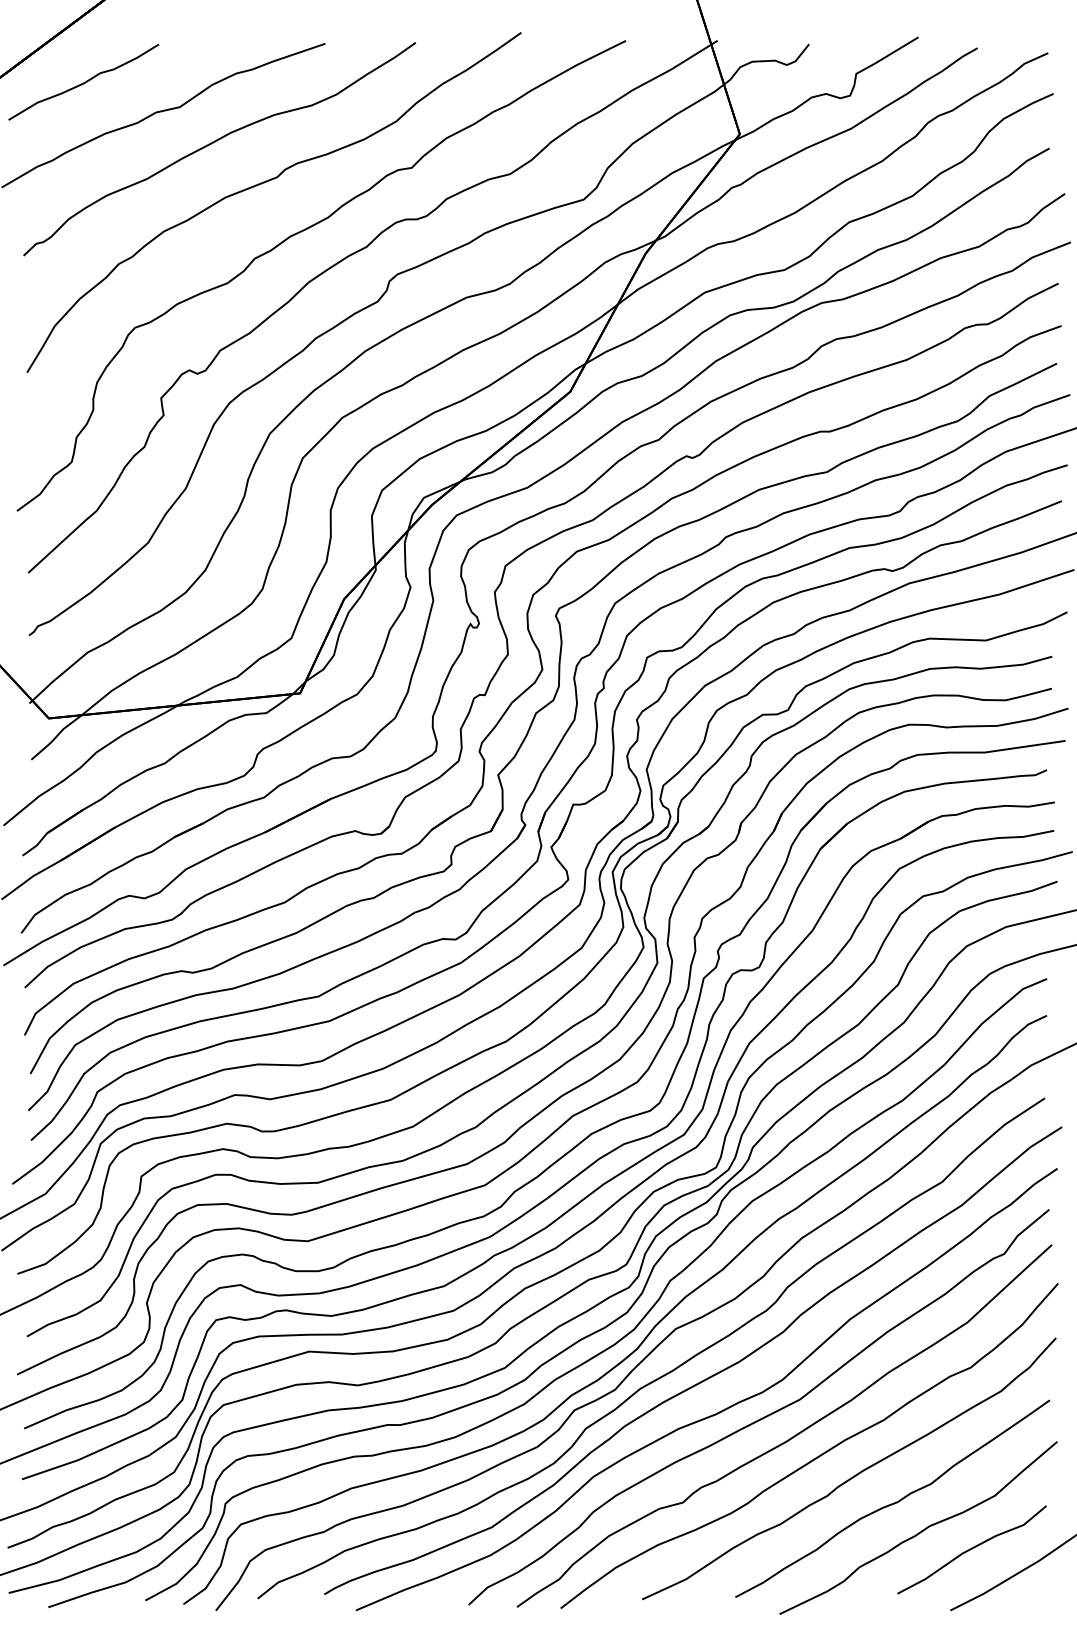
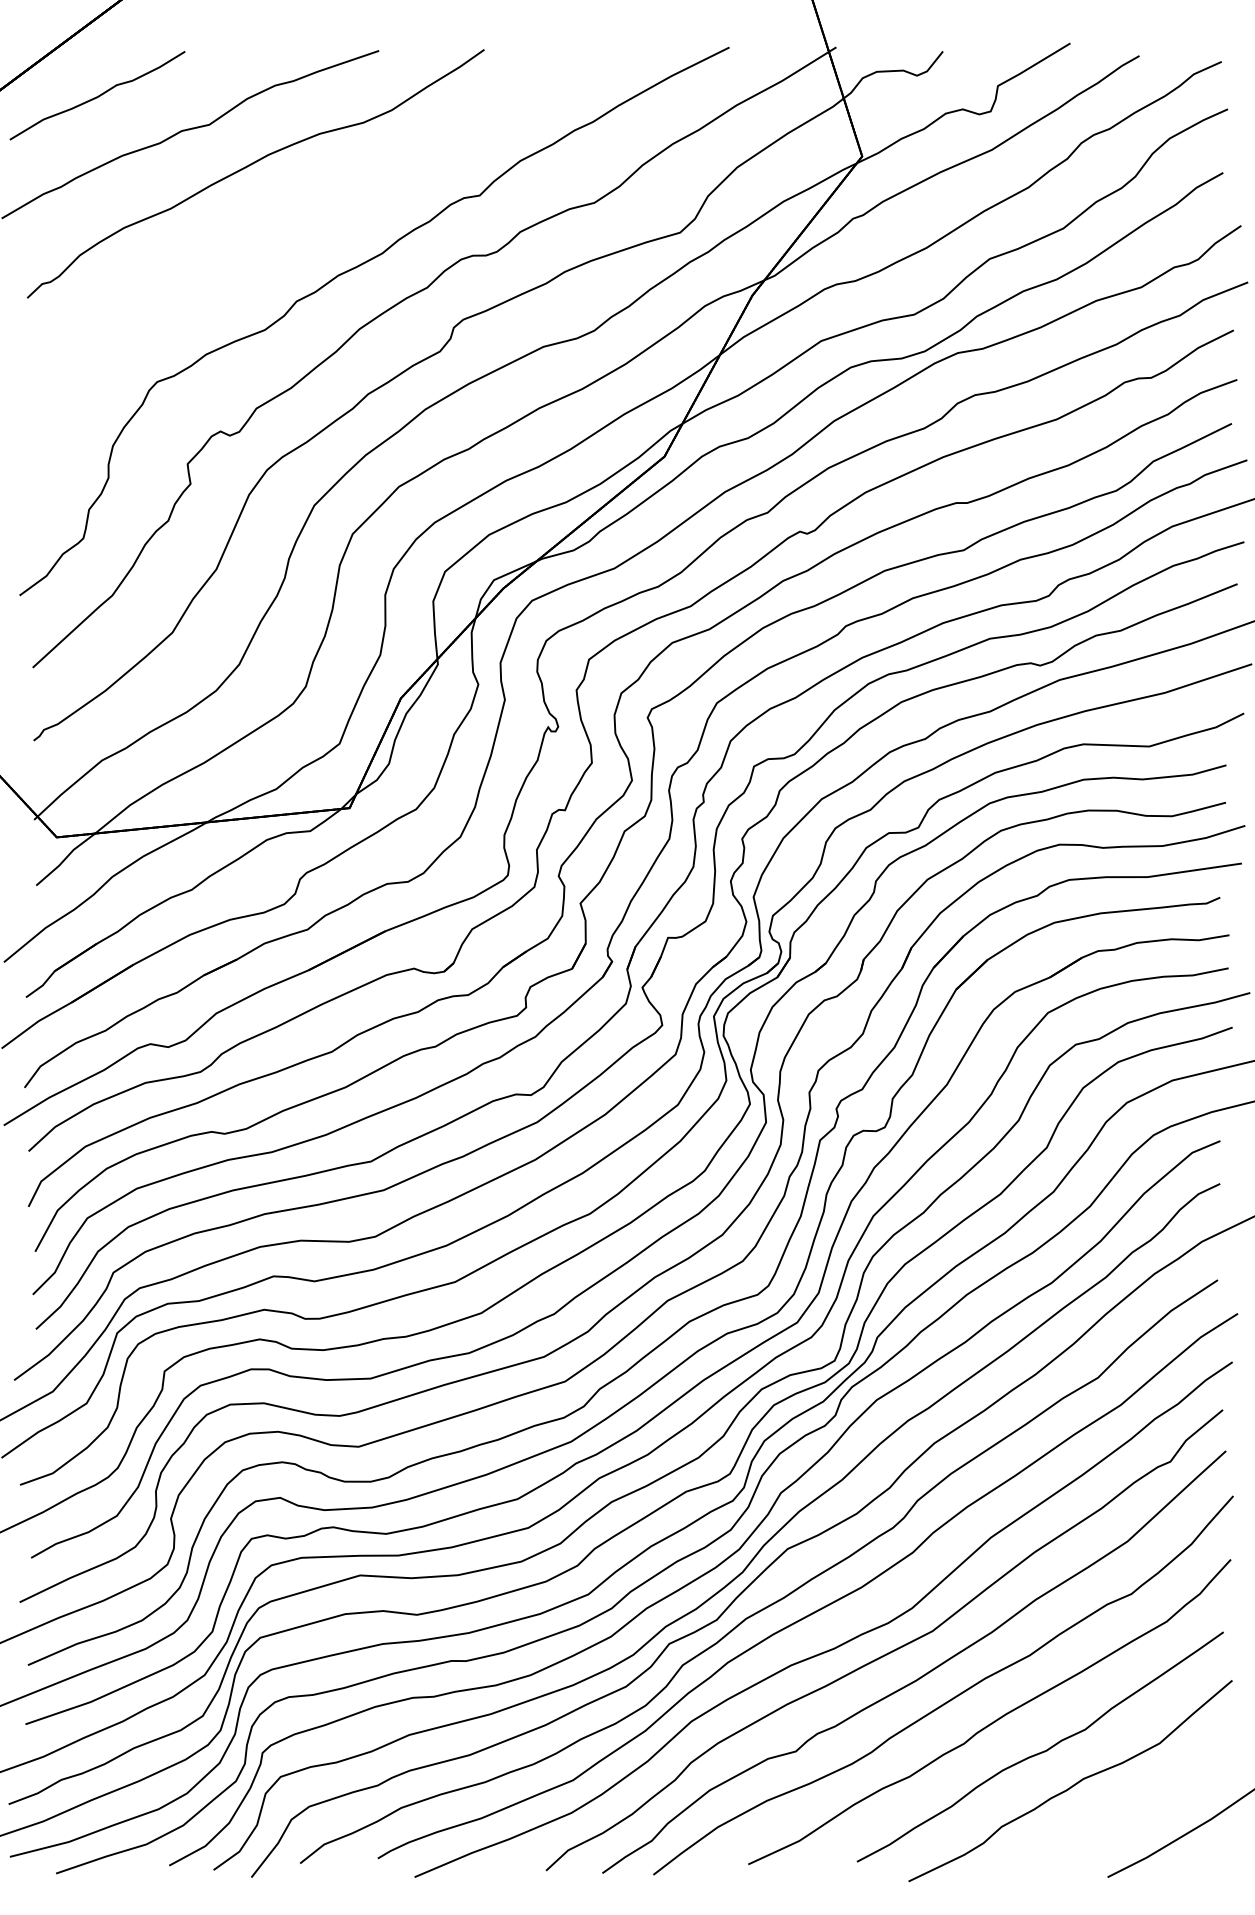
part: (267, 182) -> (311, 212), removed
part: (971, 1549) -> (1132, 1806), removed

